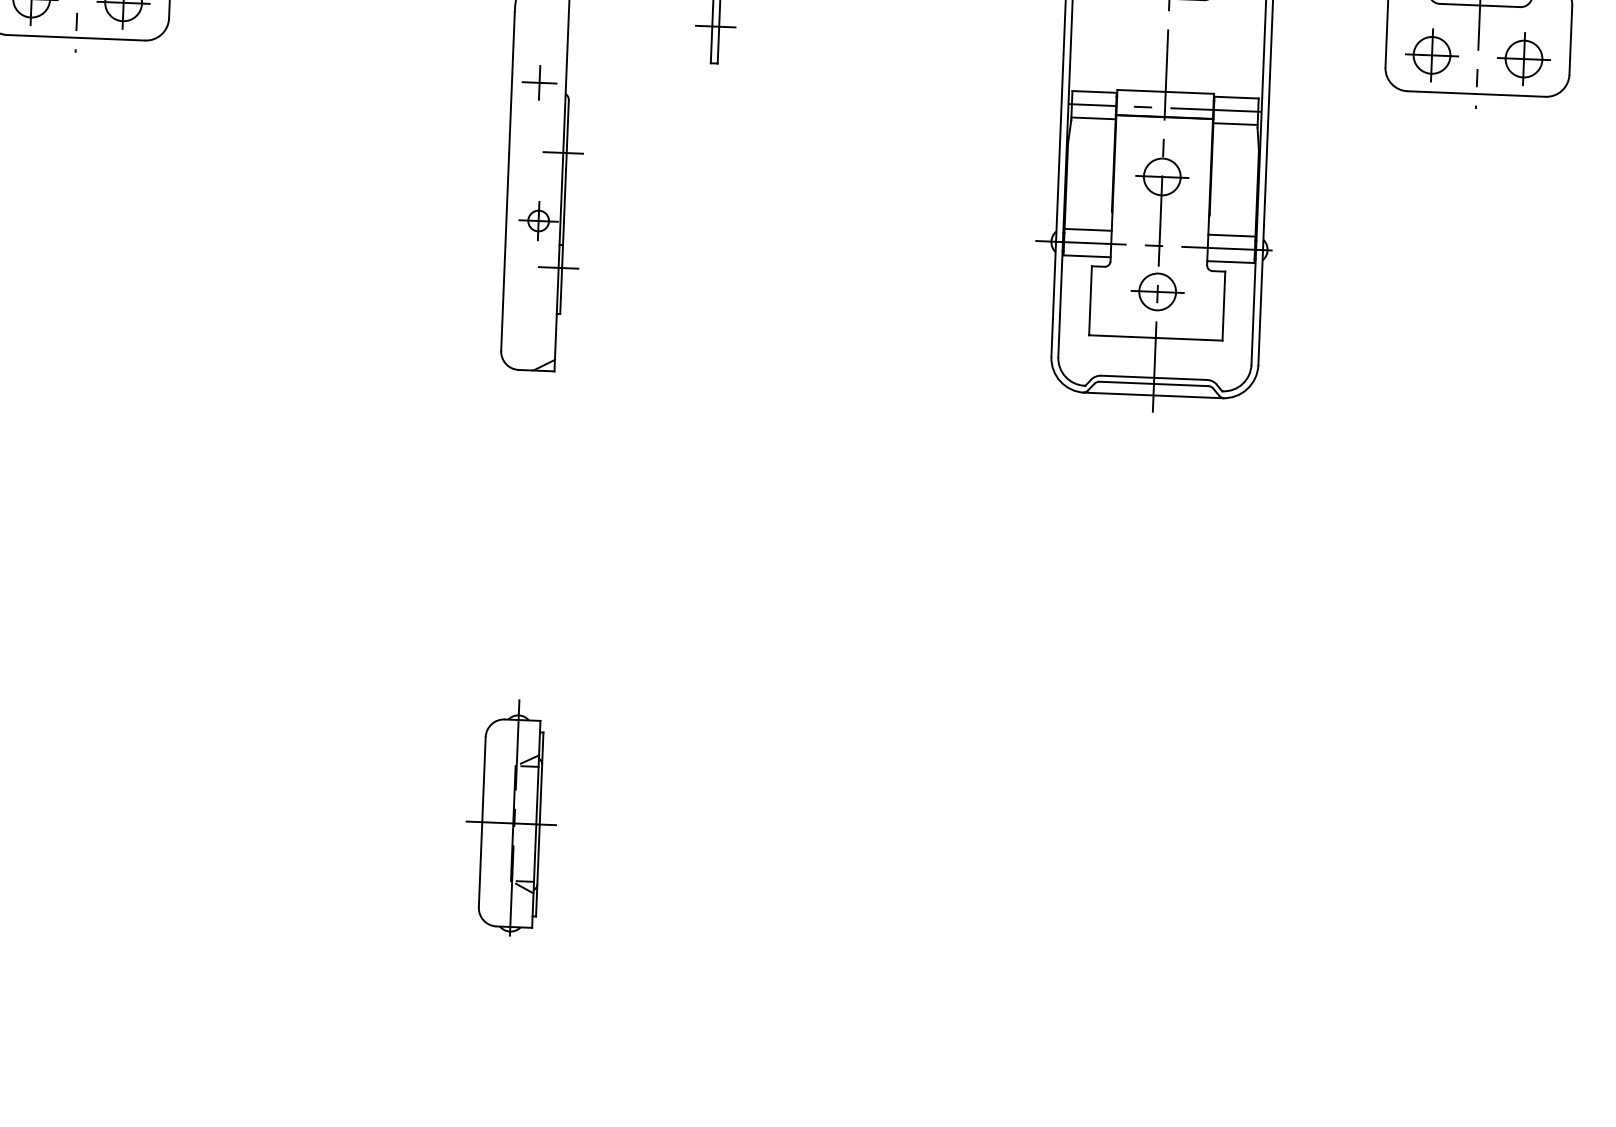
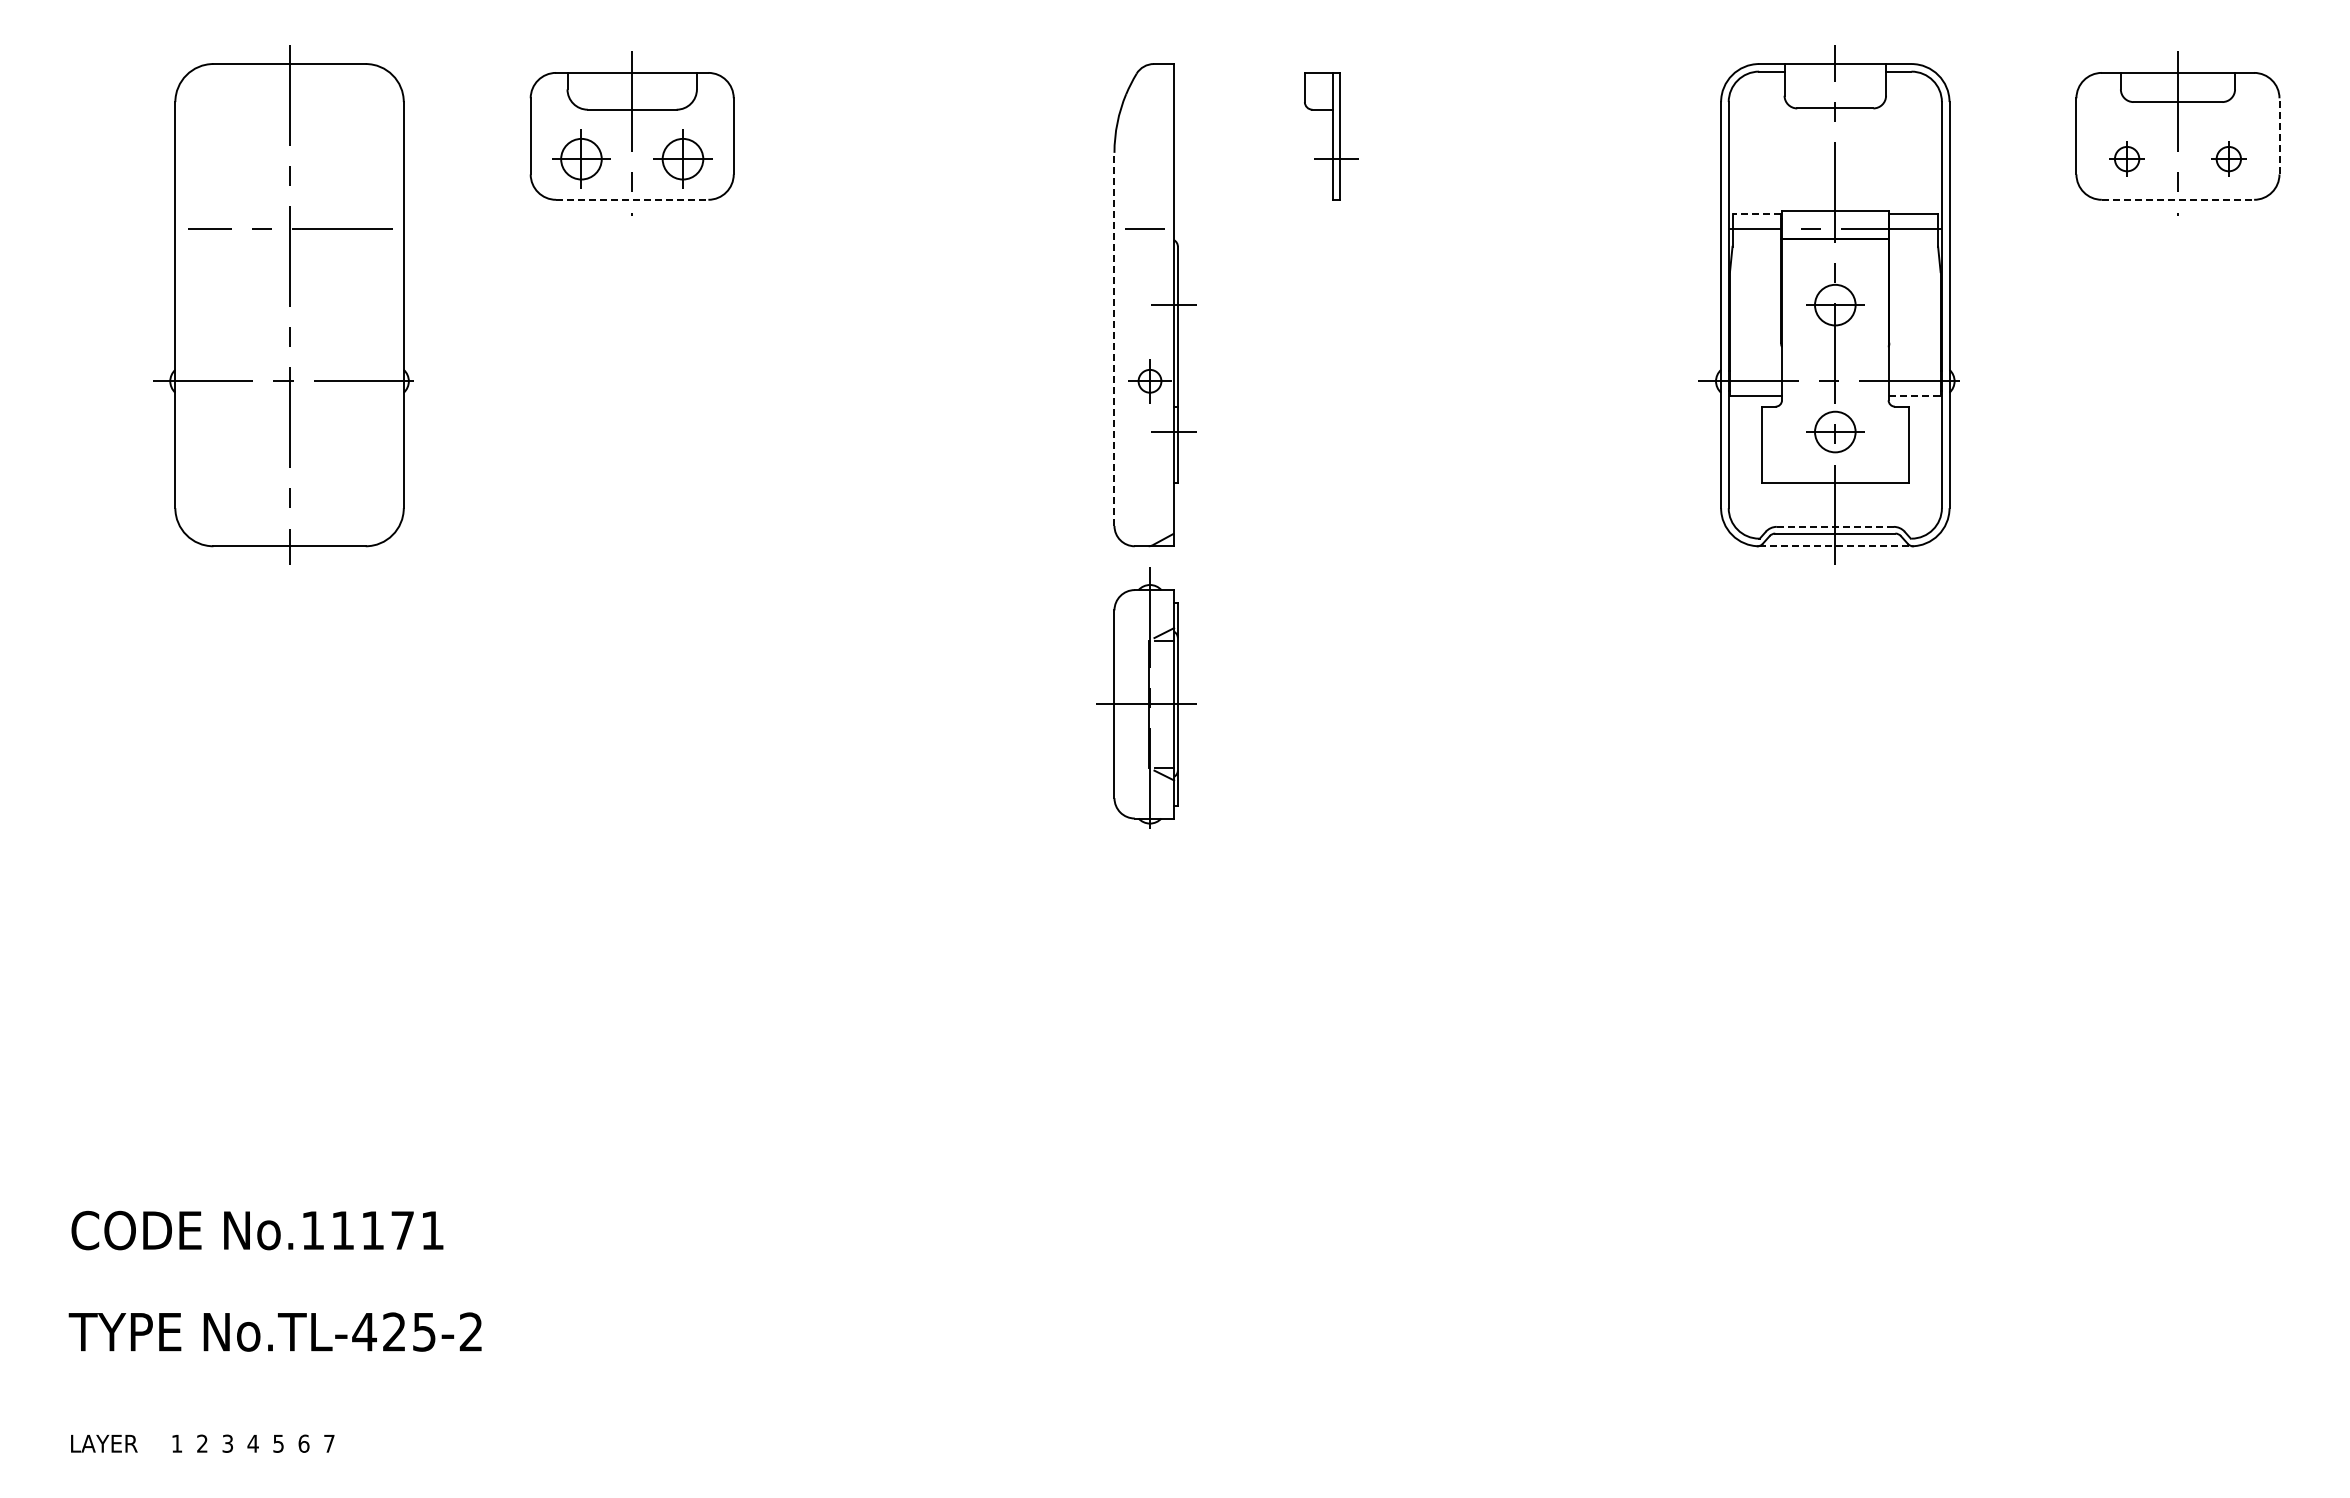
line: (76, 37) -> (632, 199), solid -> dashed
line: (1570, 39) -> (2279, 135), solid -> dashed
part: (1431, 54) -> (2126, 158), size x0.6
part: (1523, 58) -> (2228, 158), size x0.6
line: (539, 82) -> (1144, 228), removed
line: (1094, 91) -> (1756, 214), solid -> dashed
line: (1477, 93) -> (2178, 199), solid -> dashed
line: (1093, 118) -> (1756, 243), removed
line: (1235, 123) -> (1913, 243), removed
line: (508, 181) -> (1114, 339), solid -> dashed
line: (1087, 229) -> (1755, 366), removed
line: (1231, 235) -> (1914, 366), removed
line: (1231, 261) -> (1915, 395), solid -> dashed
line: (1154, 377) -> (1835, 526), solid -> dashed
line: (1153, 395) -> (1835, 546), solid -> dashed
part: (511, 817) -> (1146, 697), moved

